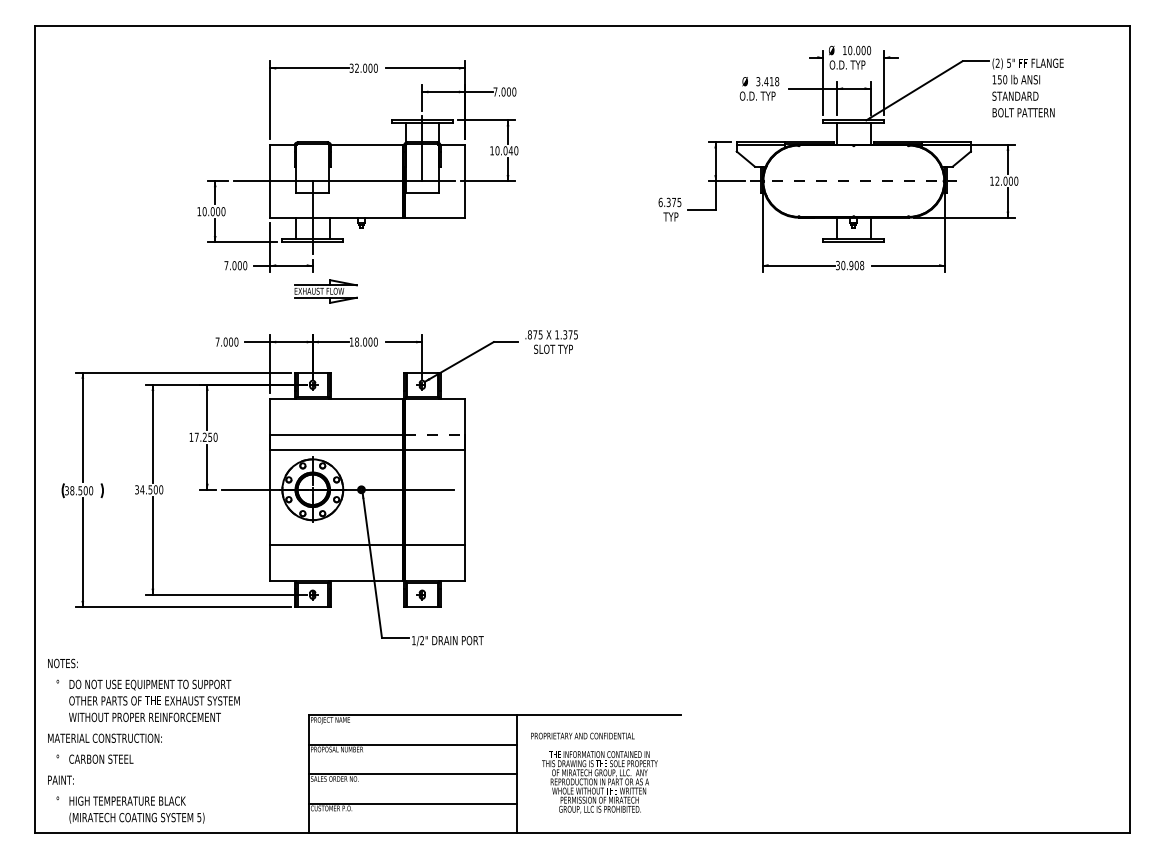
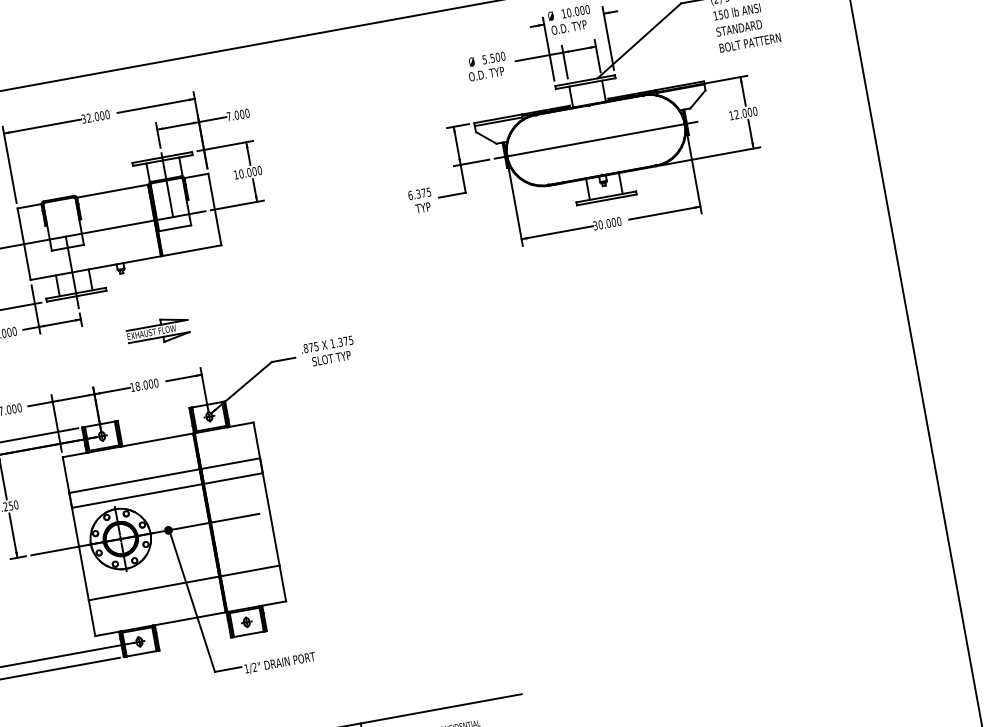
text: (767, 81) -> (493, 57), 3.418 -> 5.500
text: (510, 150) -> (254, 171), 10.040 -> 10.000
line: (854, 181) -> (596, 140), dashed -> solid
text: (856, 265) -> (613, 222), 30.908 -> 30.000
part: (325, 291) -> (157, 331), moved
line: (435, 435) -> (231, 463), dashed -> solid

